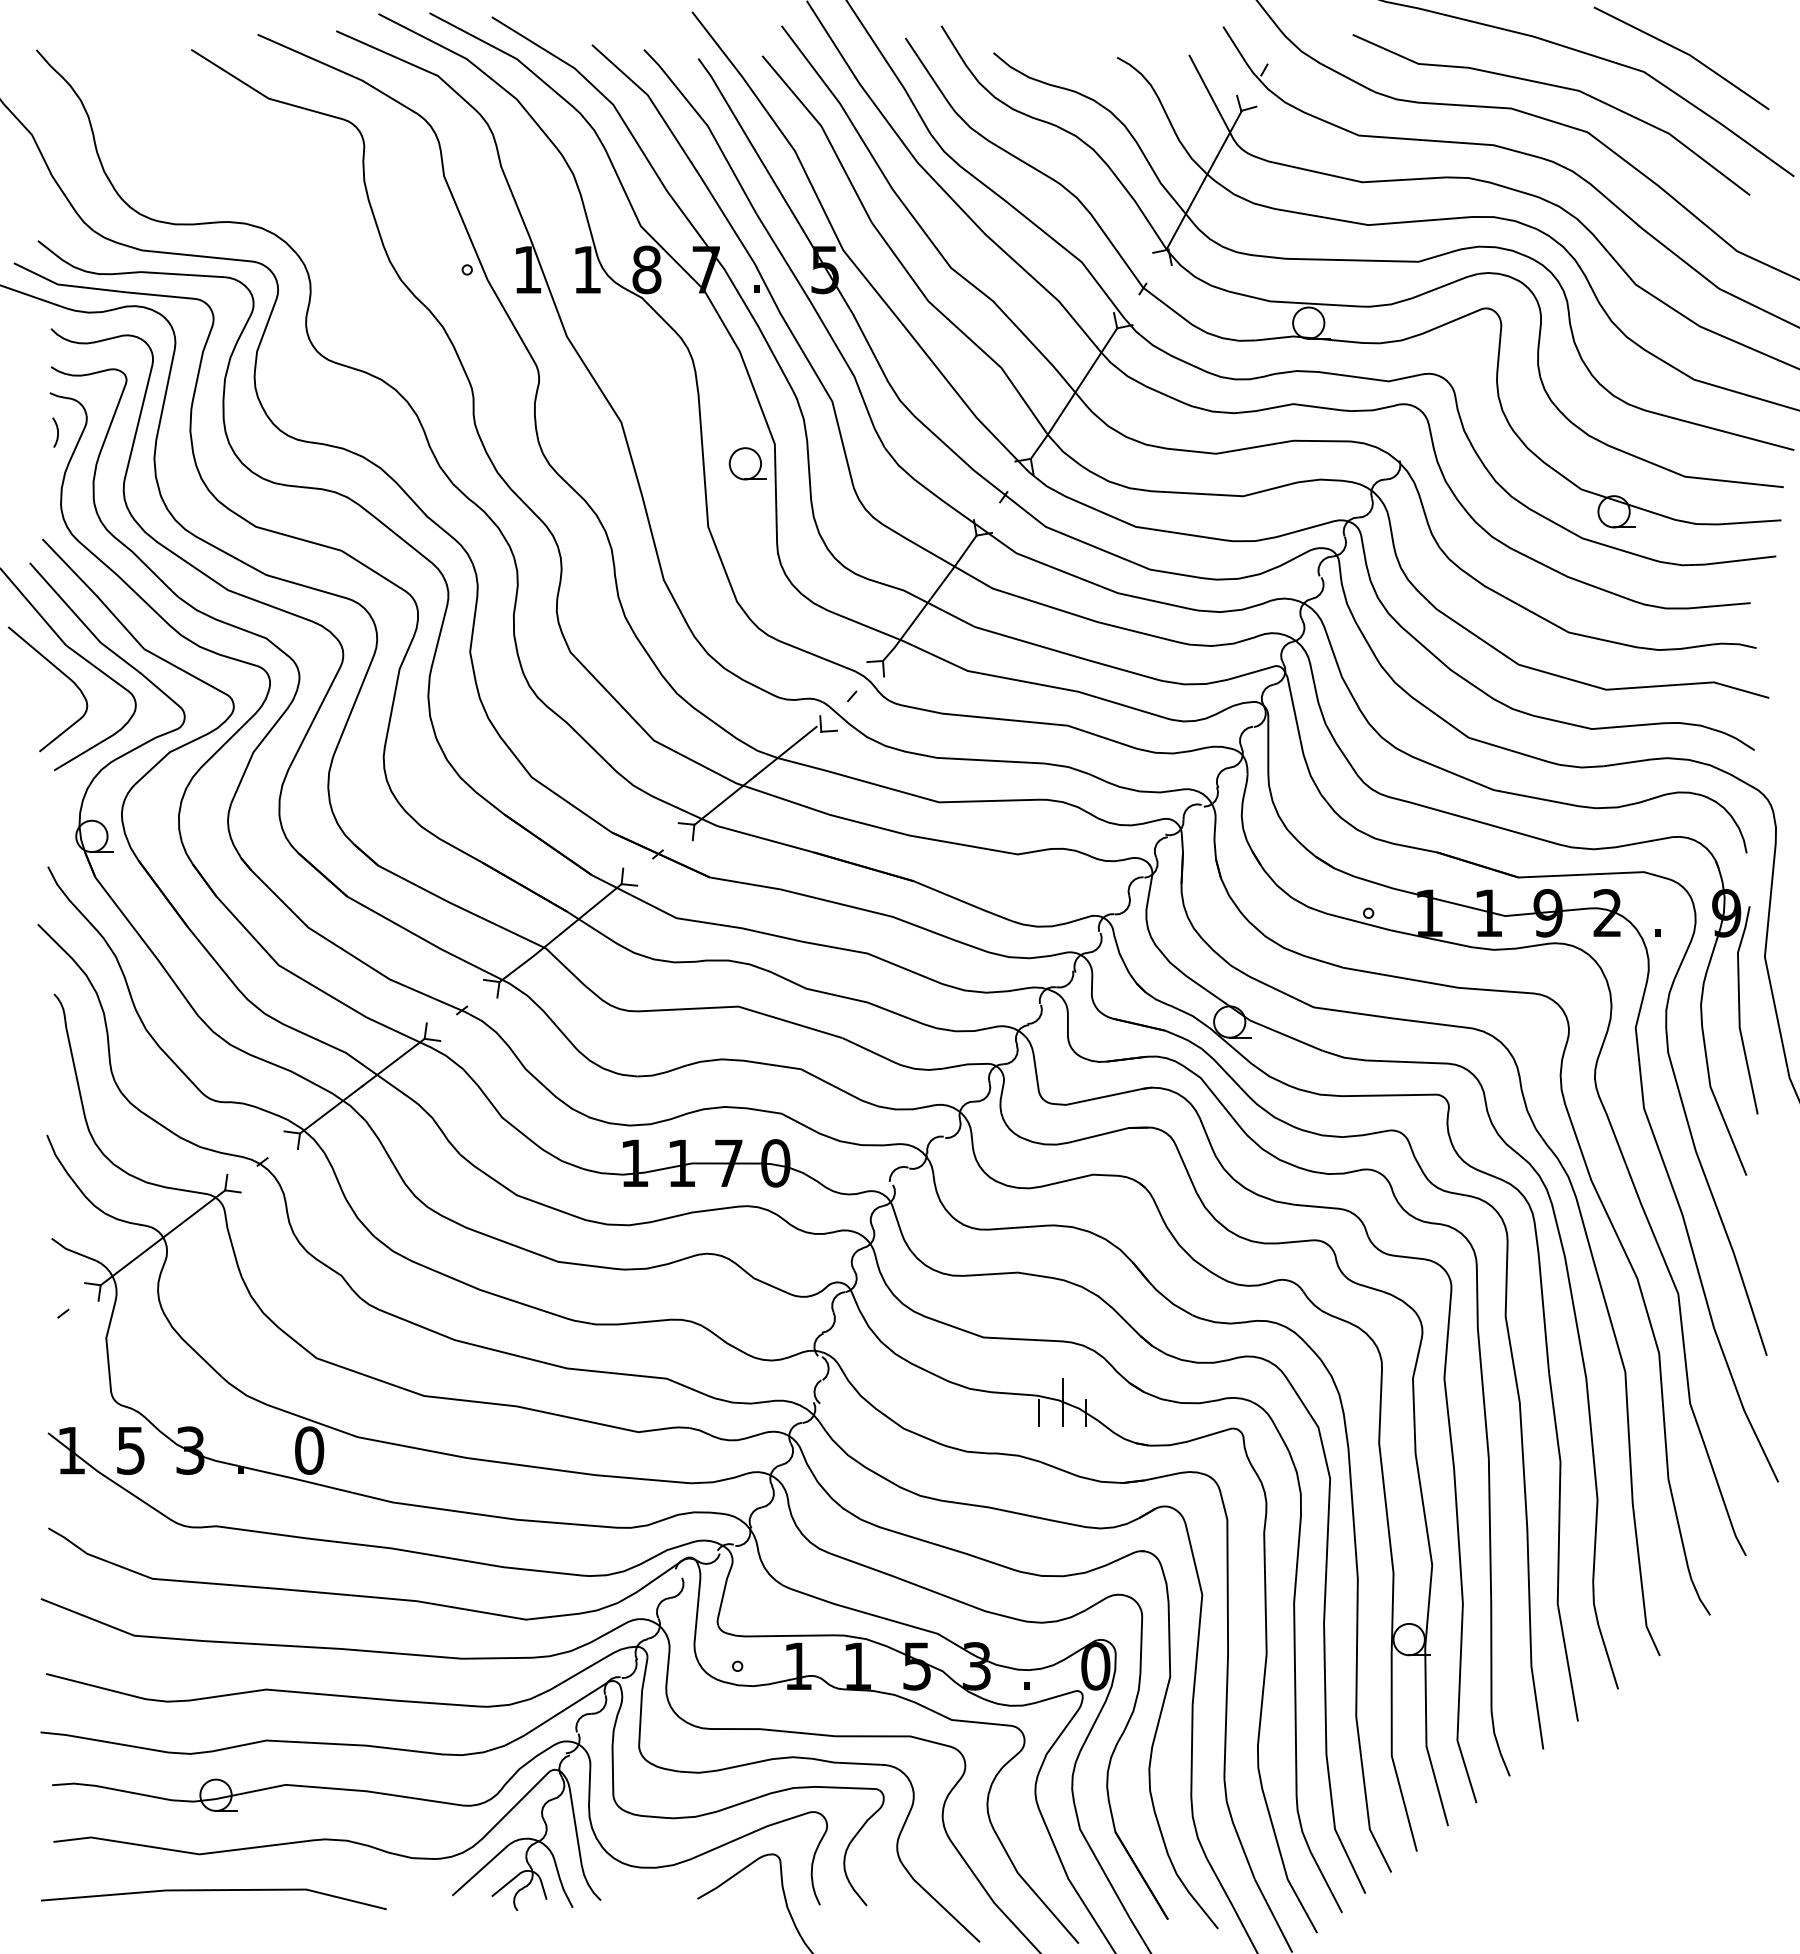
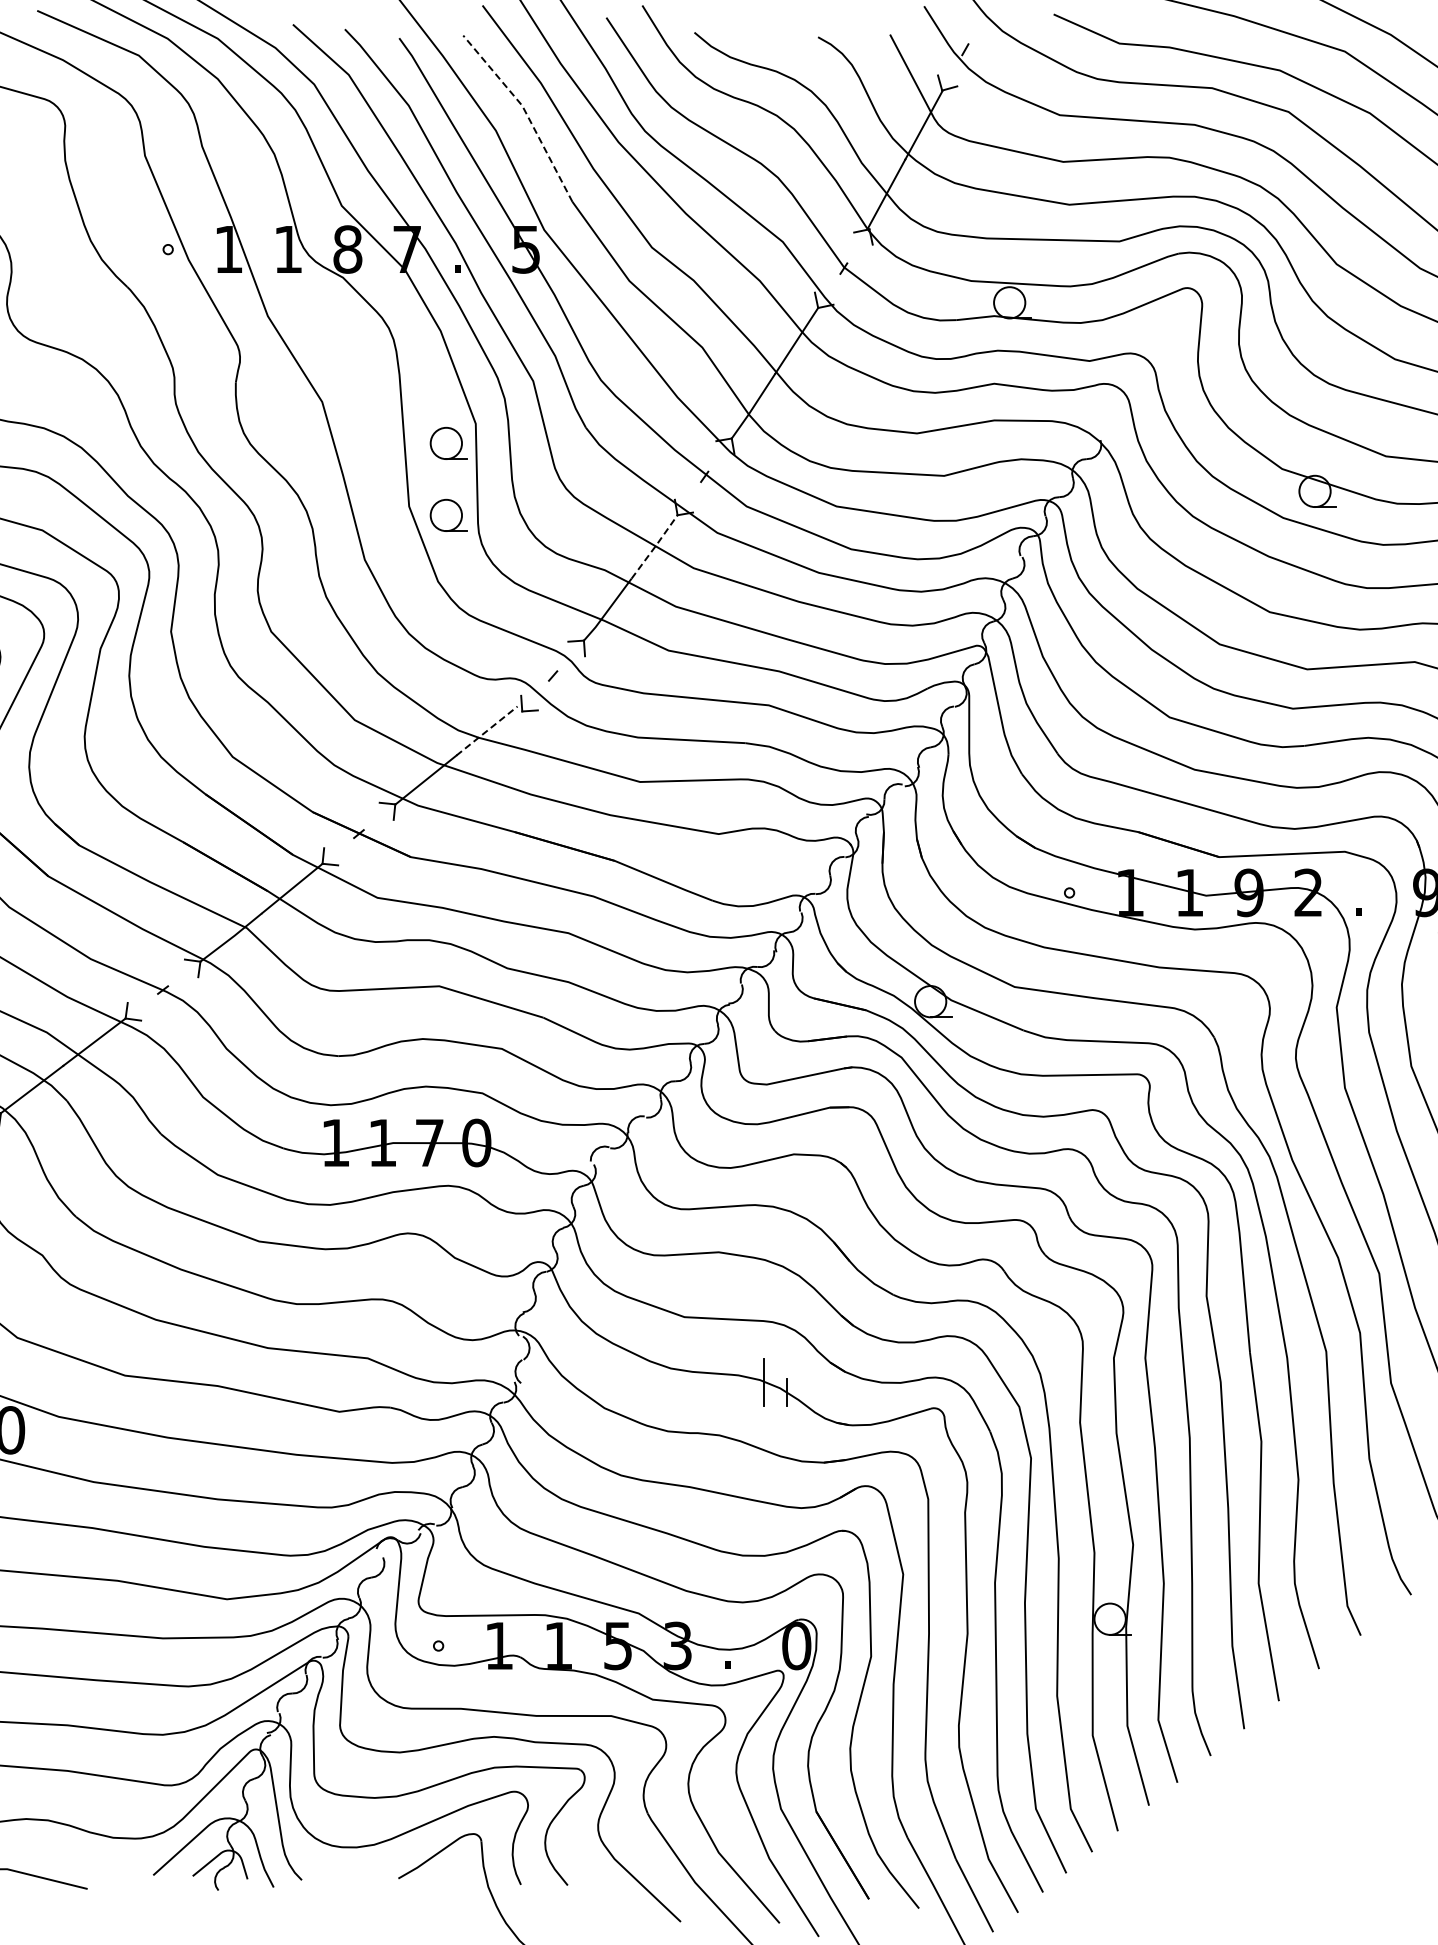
line: (825, 133) -> (526, 113), solid -> dashed
part: (747, 535) -> (448, 515), added
line: (954, 567) -> (655, 547), solid -> dashed
line: (786, 751) -> (487, 731), solid -> dashed
line: (1039, 1412) -> (740, 1392), removed

